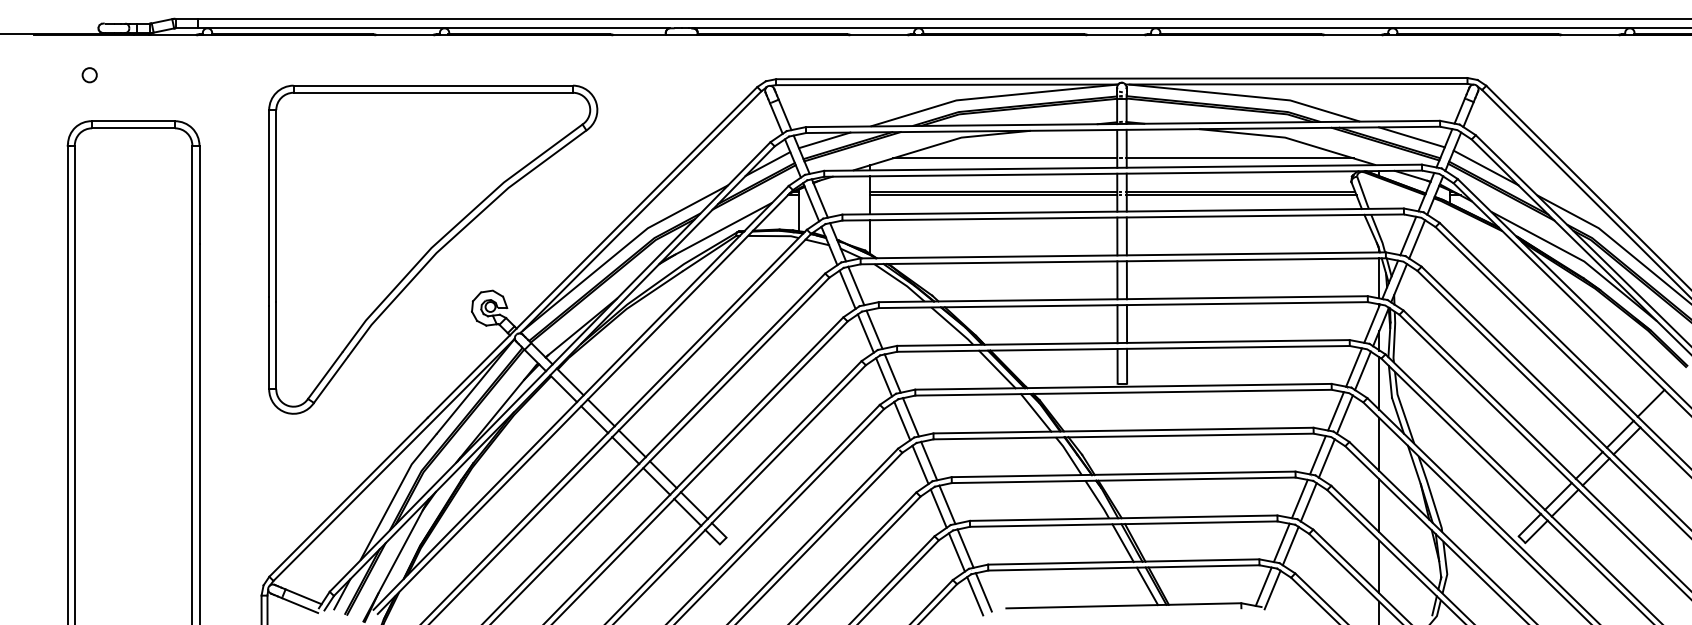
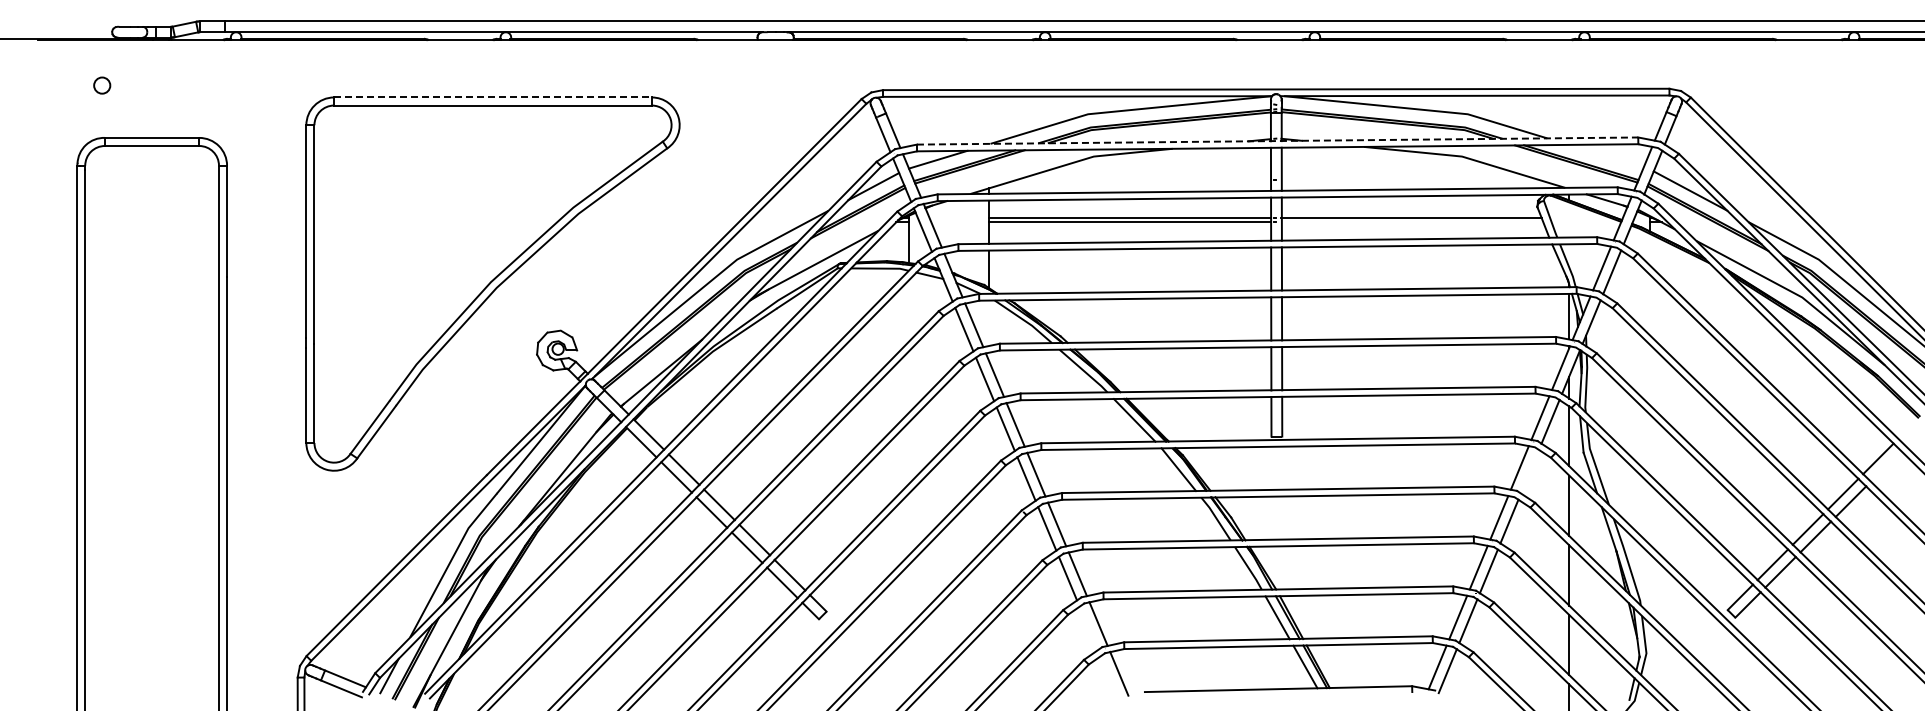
line: (433, 85) -> (493, 97), solid -> dashed
line: (1122, 124) -> (1277, 141), solid -> dashed
line: (1411, 136) -> (1605, 155), removed
line: (1005, 158) -> (1143, 180), removed
line: (1239, 158) -> (1410, 180), removed
line: (1241, 195) -> (1412, 222), removed
line: (1345, 414) -> (1530, 471), removed
line: (956, 552) -> (1088, 628), removed
line: (975, 596) -> (1109, 678), removed

